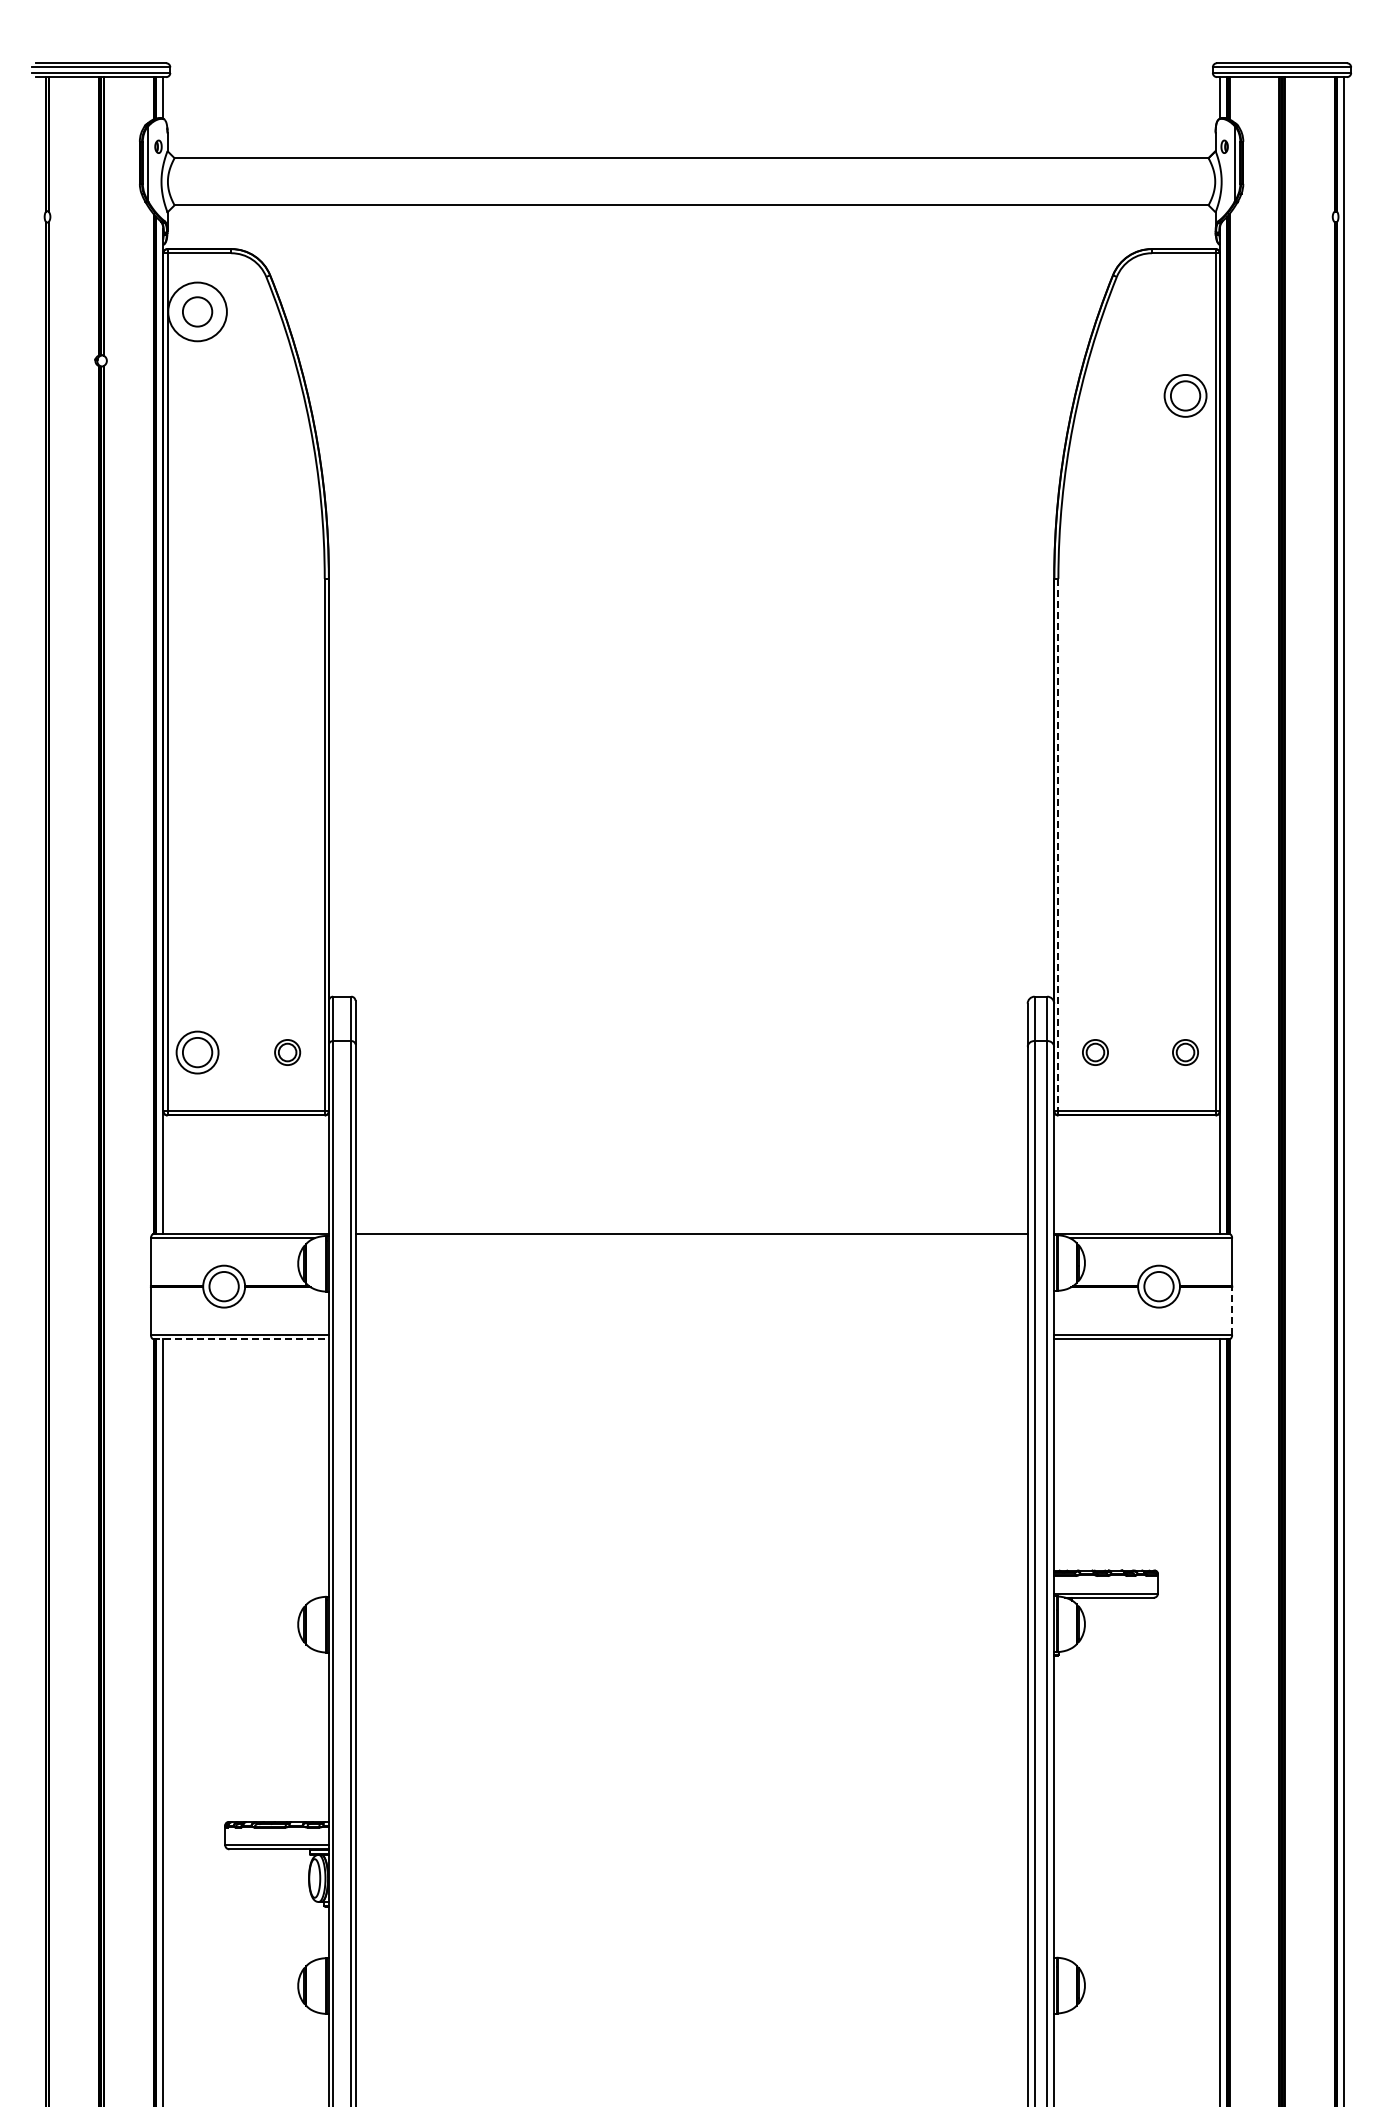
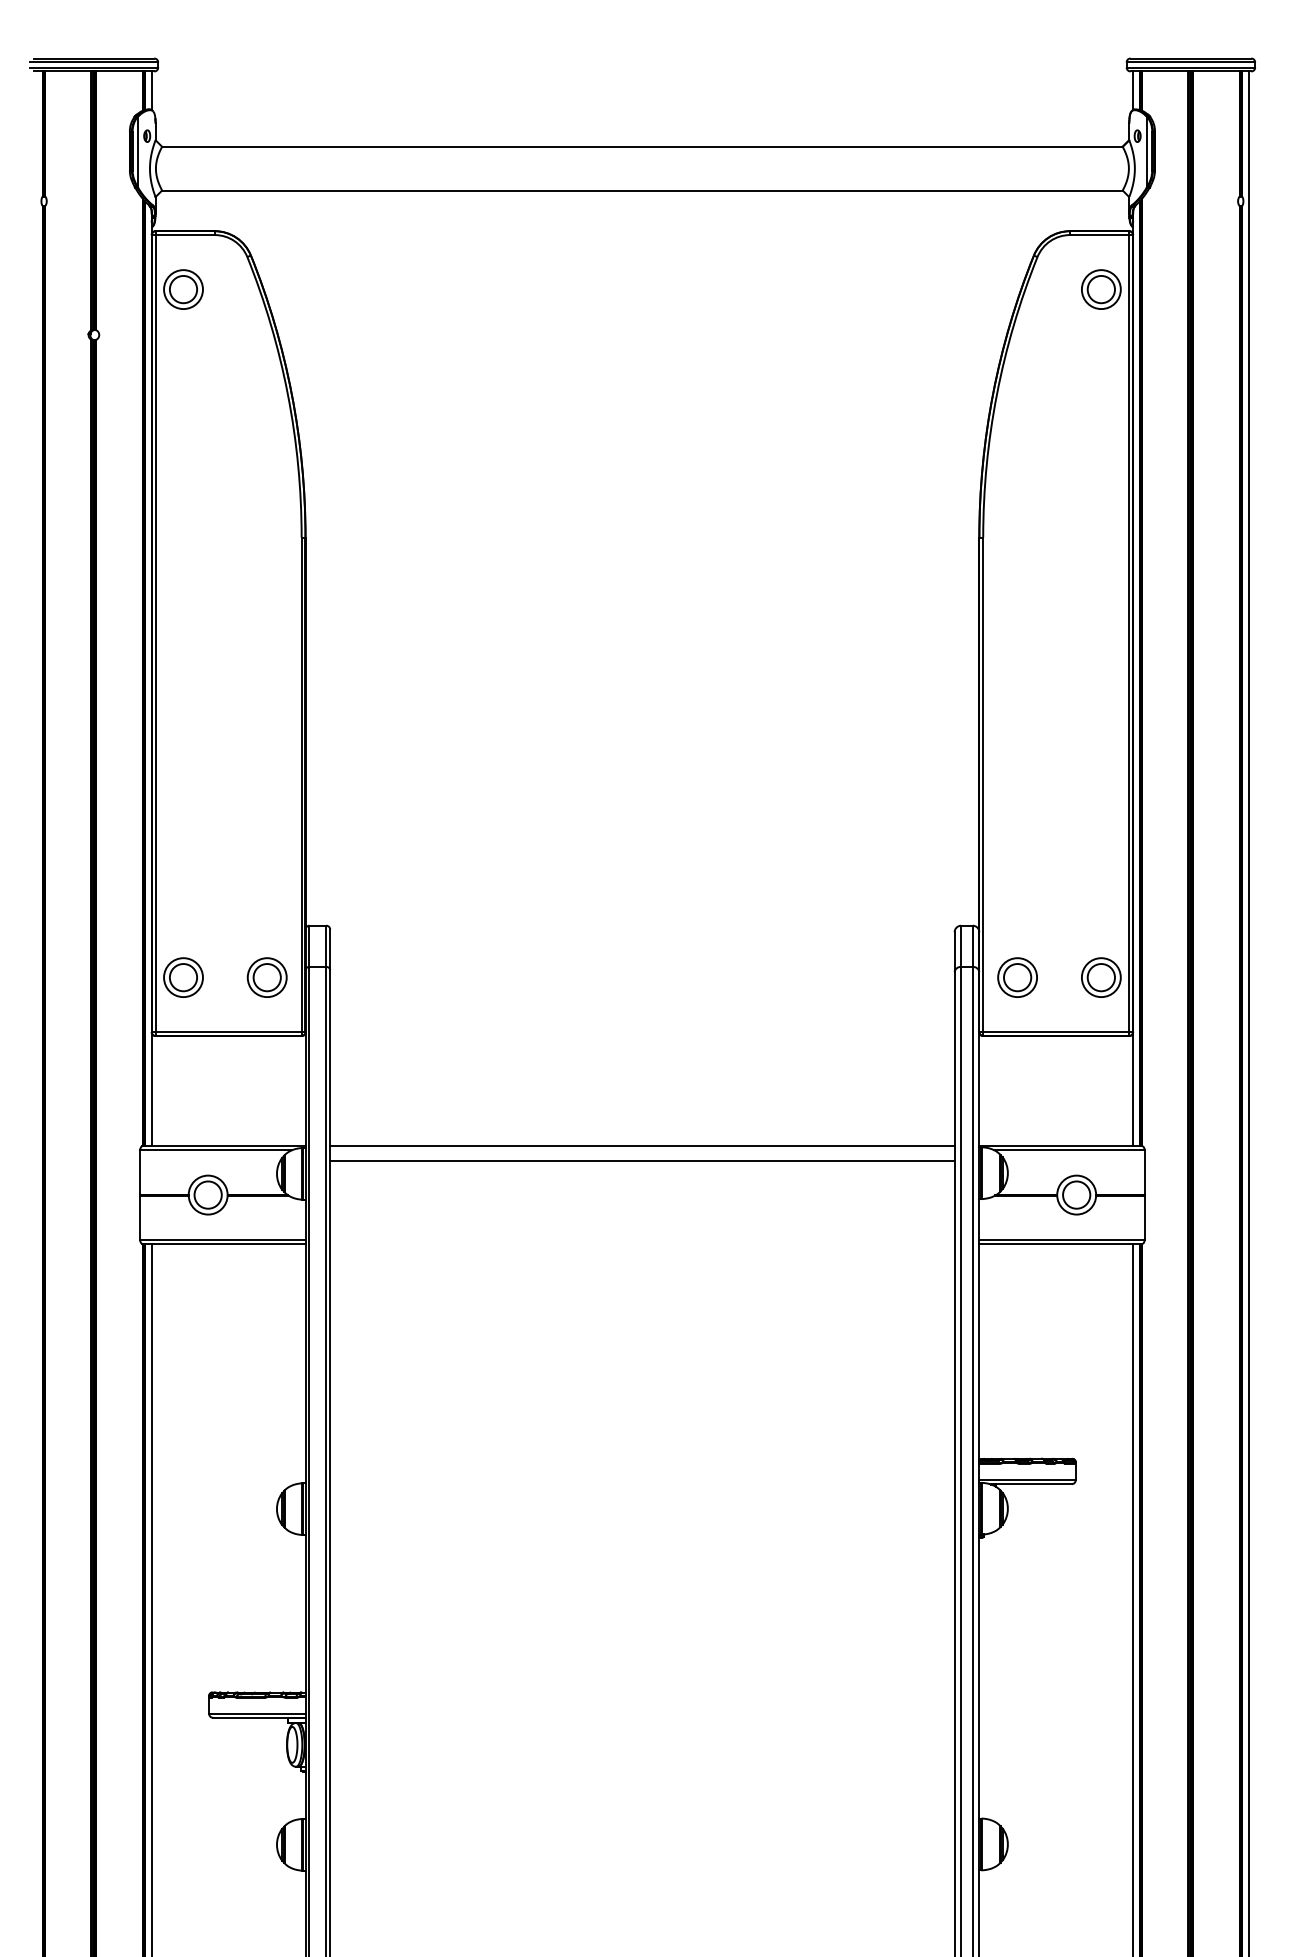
circle: (197, 311) -> (183, 289), size x0.71
part: (1185, 395) -> (1101, 289), moved
line: (1058, 845) -> (983, 785), dashed -> solid
part: (287, 1052) -> (267, 977), size x1.67
part: (1095, 1052) -> (1017, 977), size x1.67
part: (1185, 1052) -> (1101, 977), size x1.67
line: (691, 1249) -> (642, 1160), added
line: (1232, 1310) -> (1144, 1217), dashed -> solid
line: (241, 1339) -> (224, 1244), dashed -> solid

